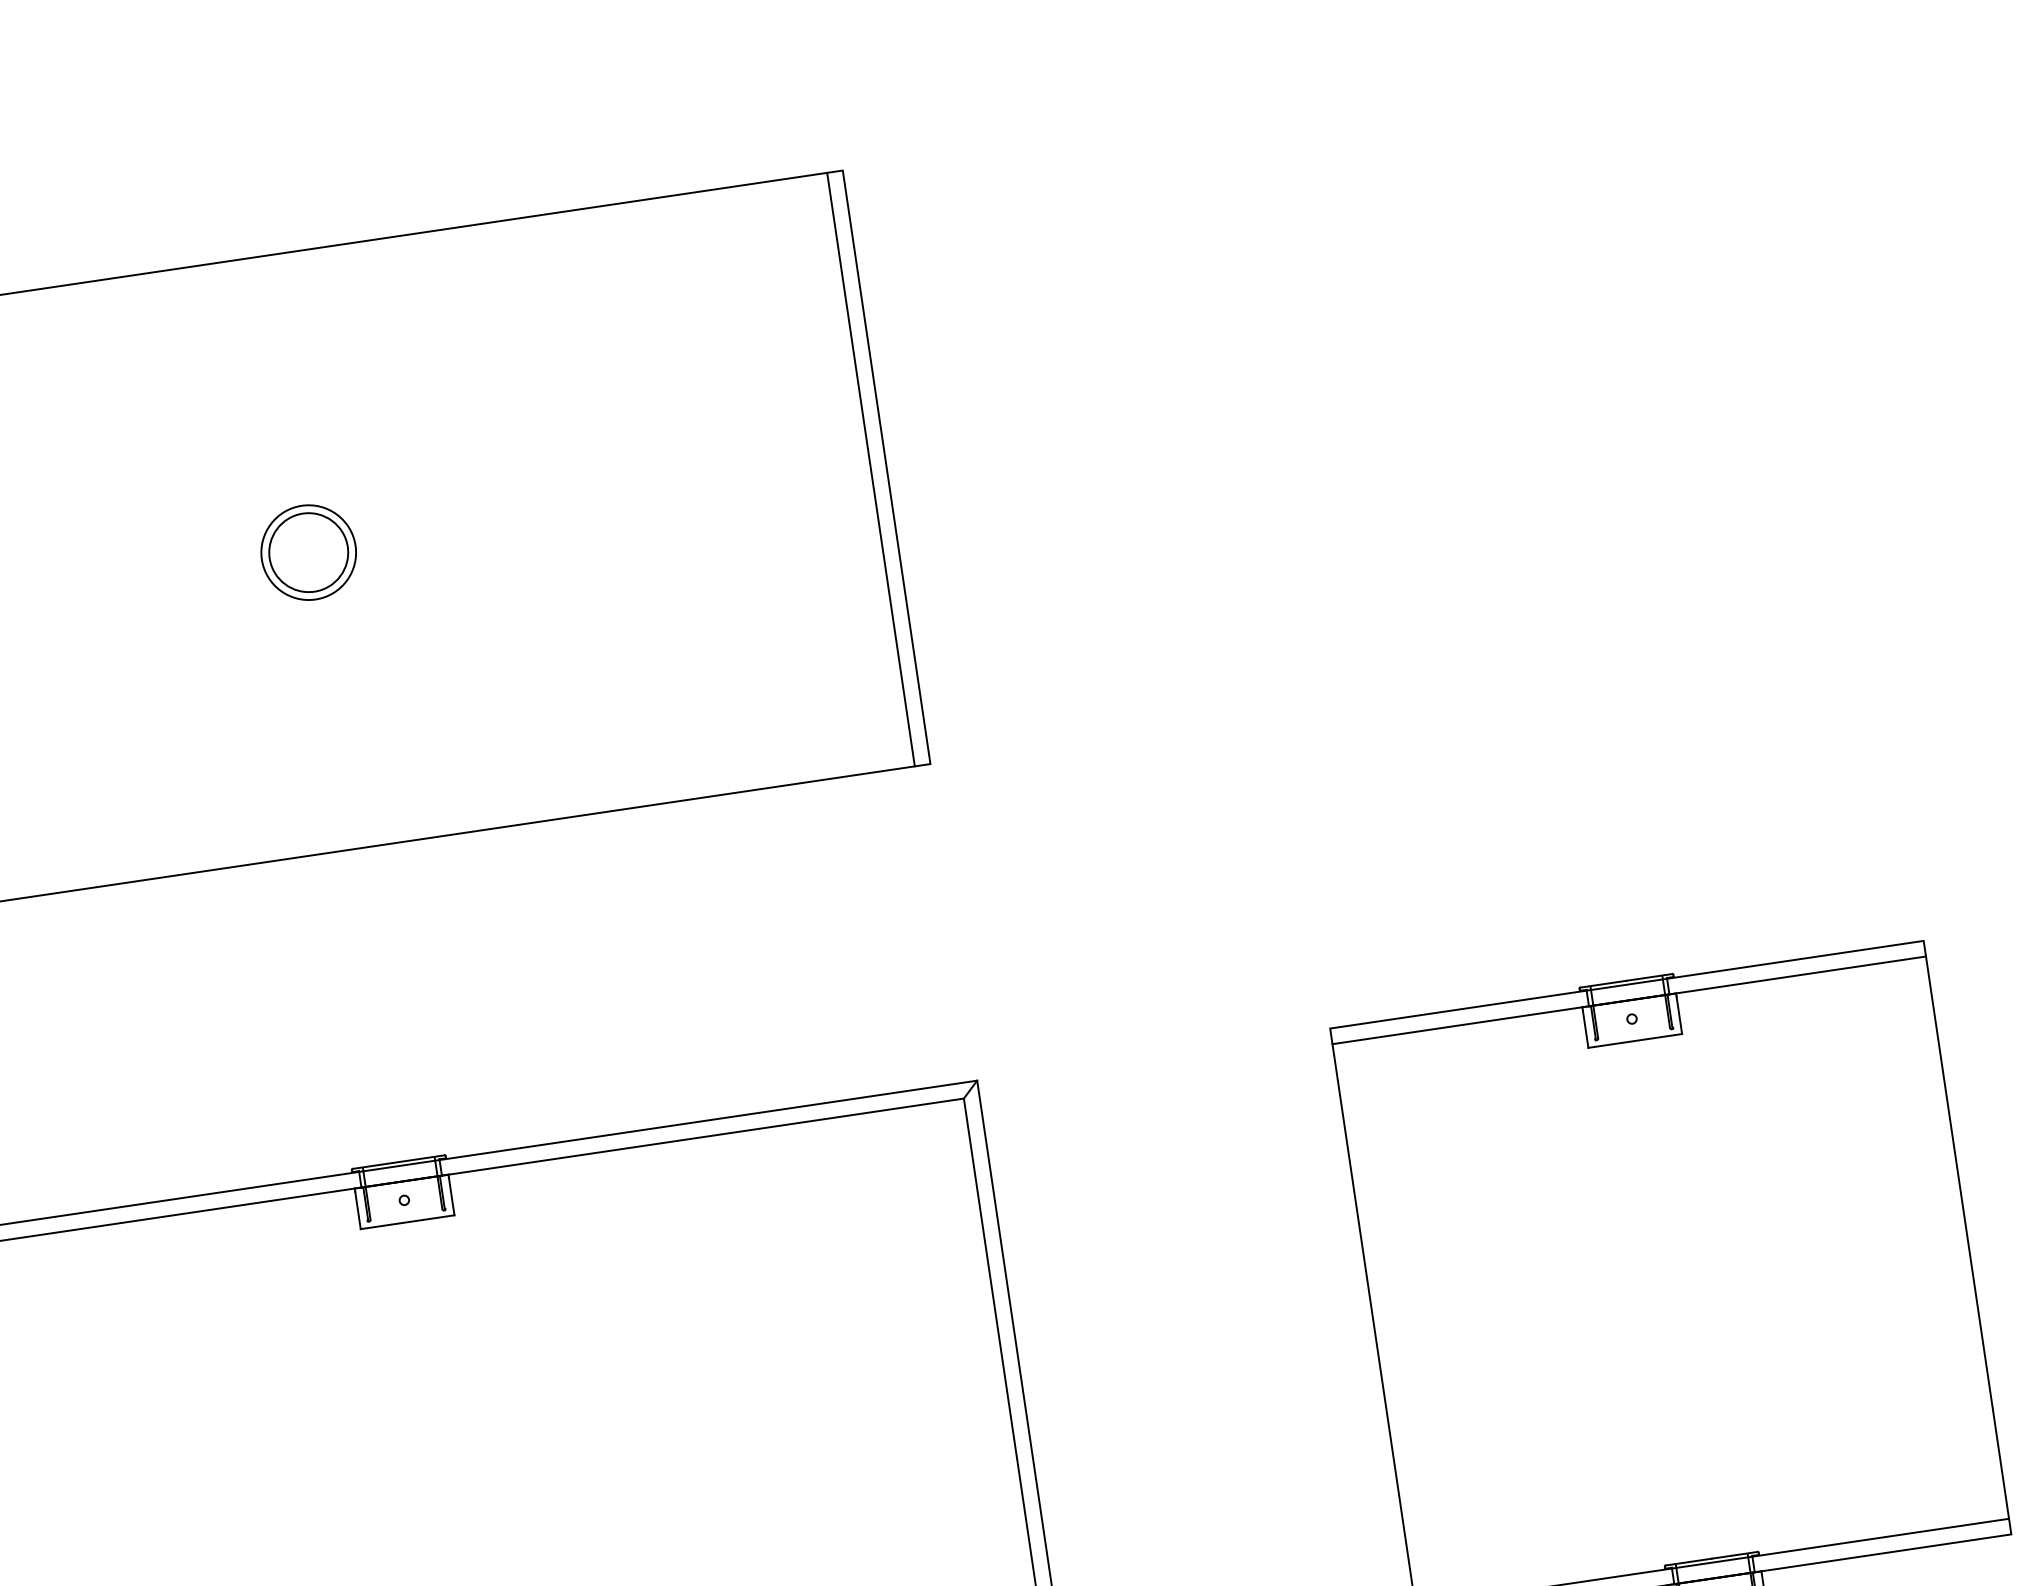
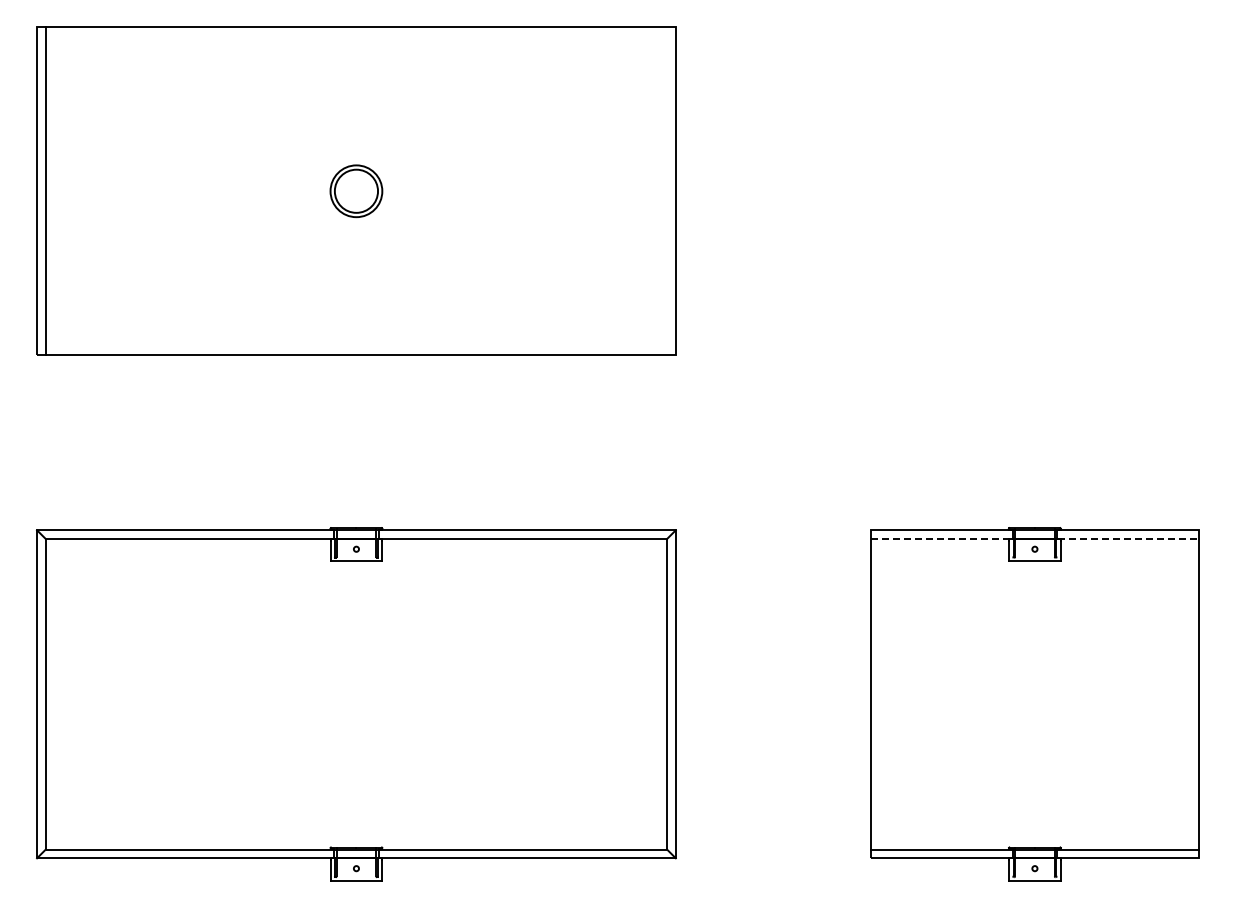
line: (871, 469) -> (667, 191), removed
line: (1630, 999) -> (1035, 538), solid -> dashed

